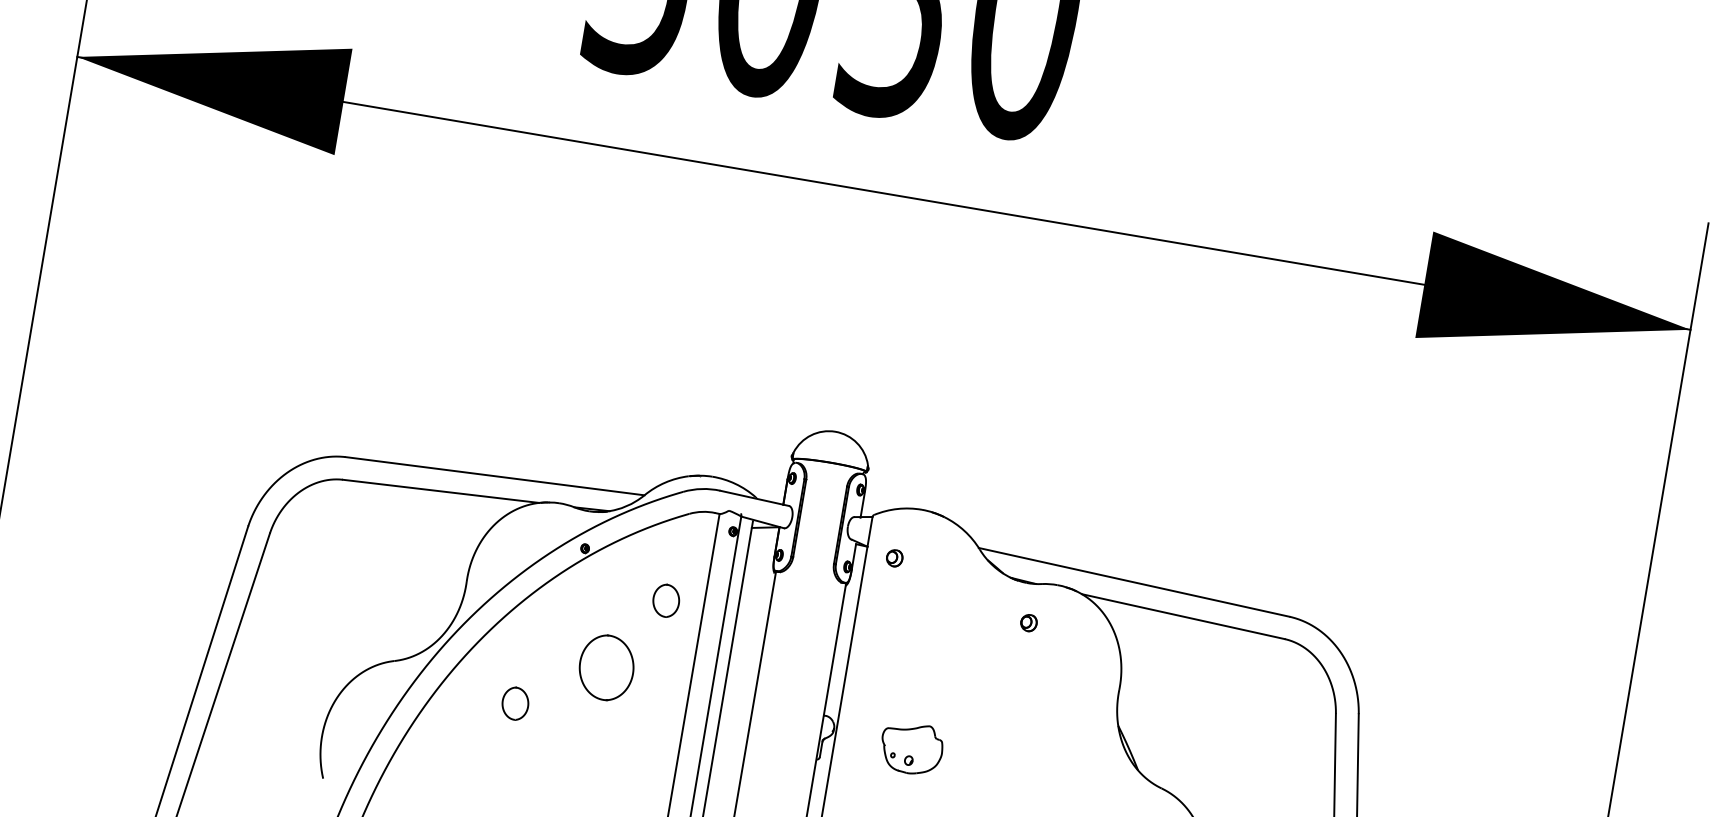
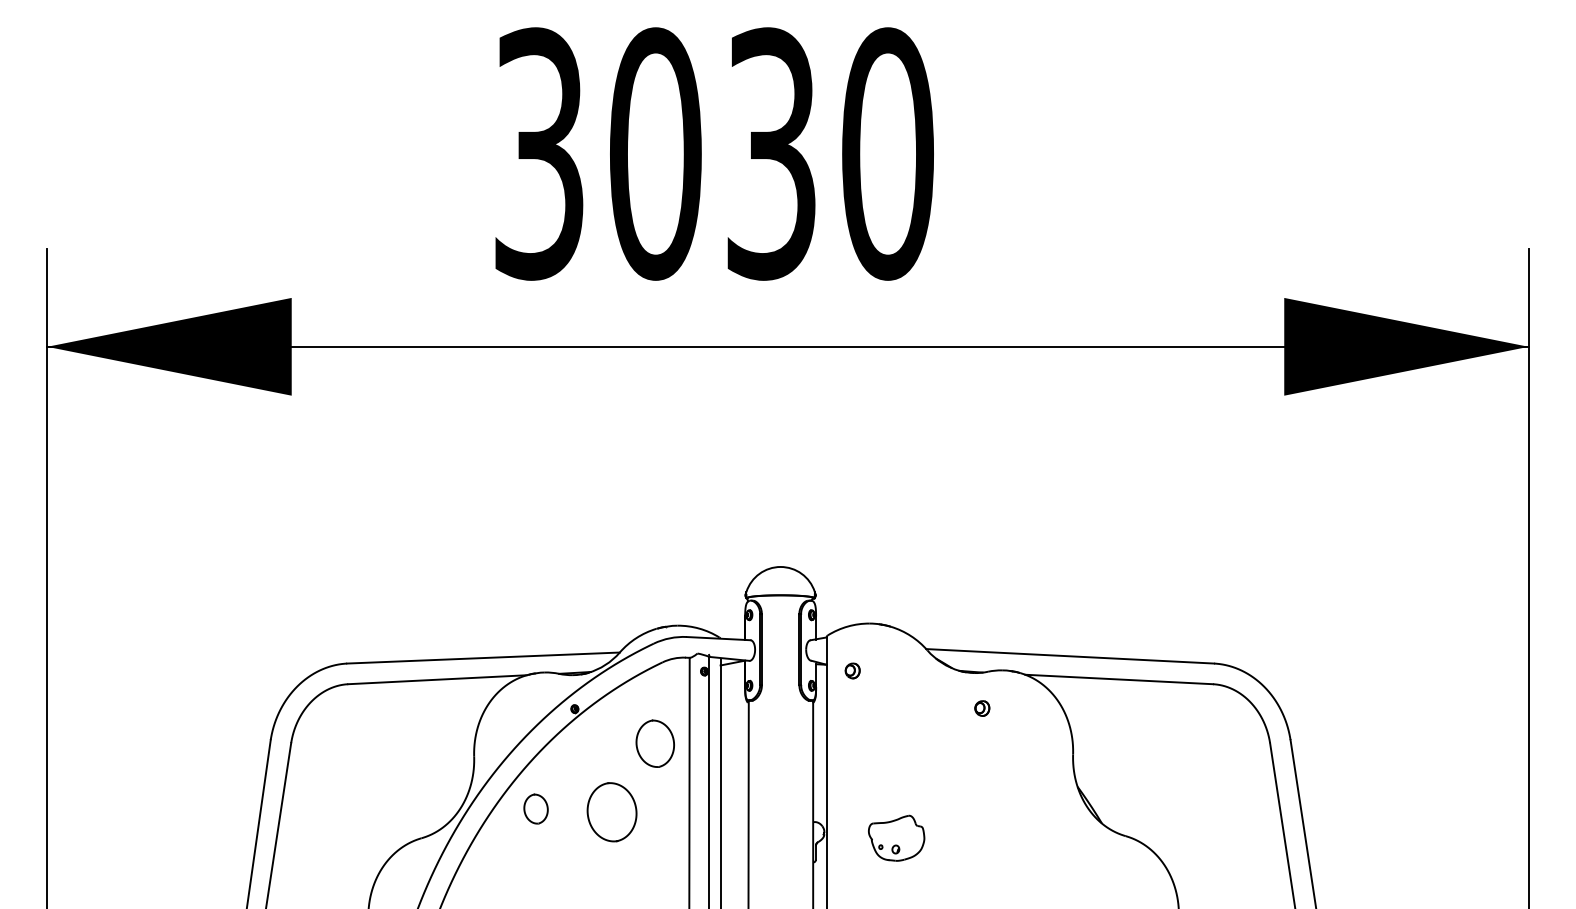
part: (665, 599) -> (654, 742), size x1.6
part: (514, 702) -> (535, 808), moved

